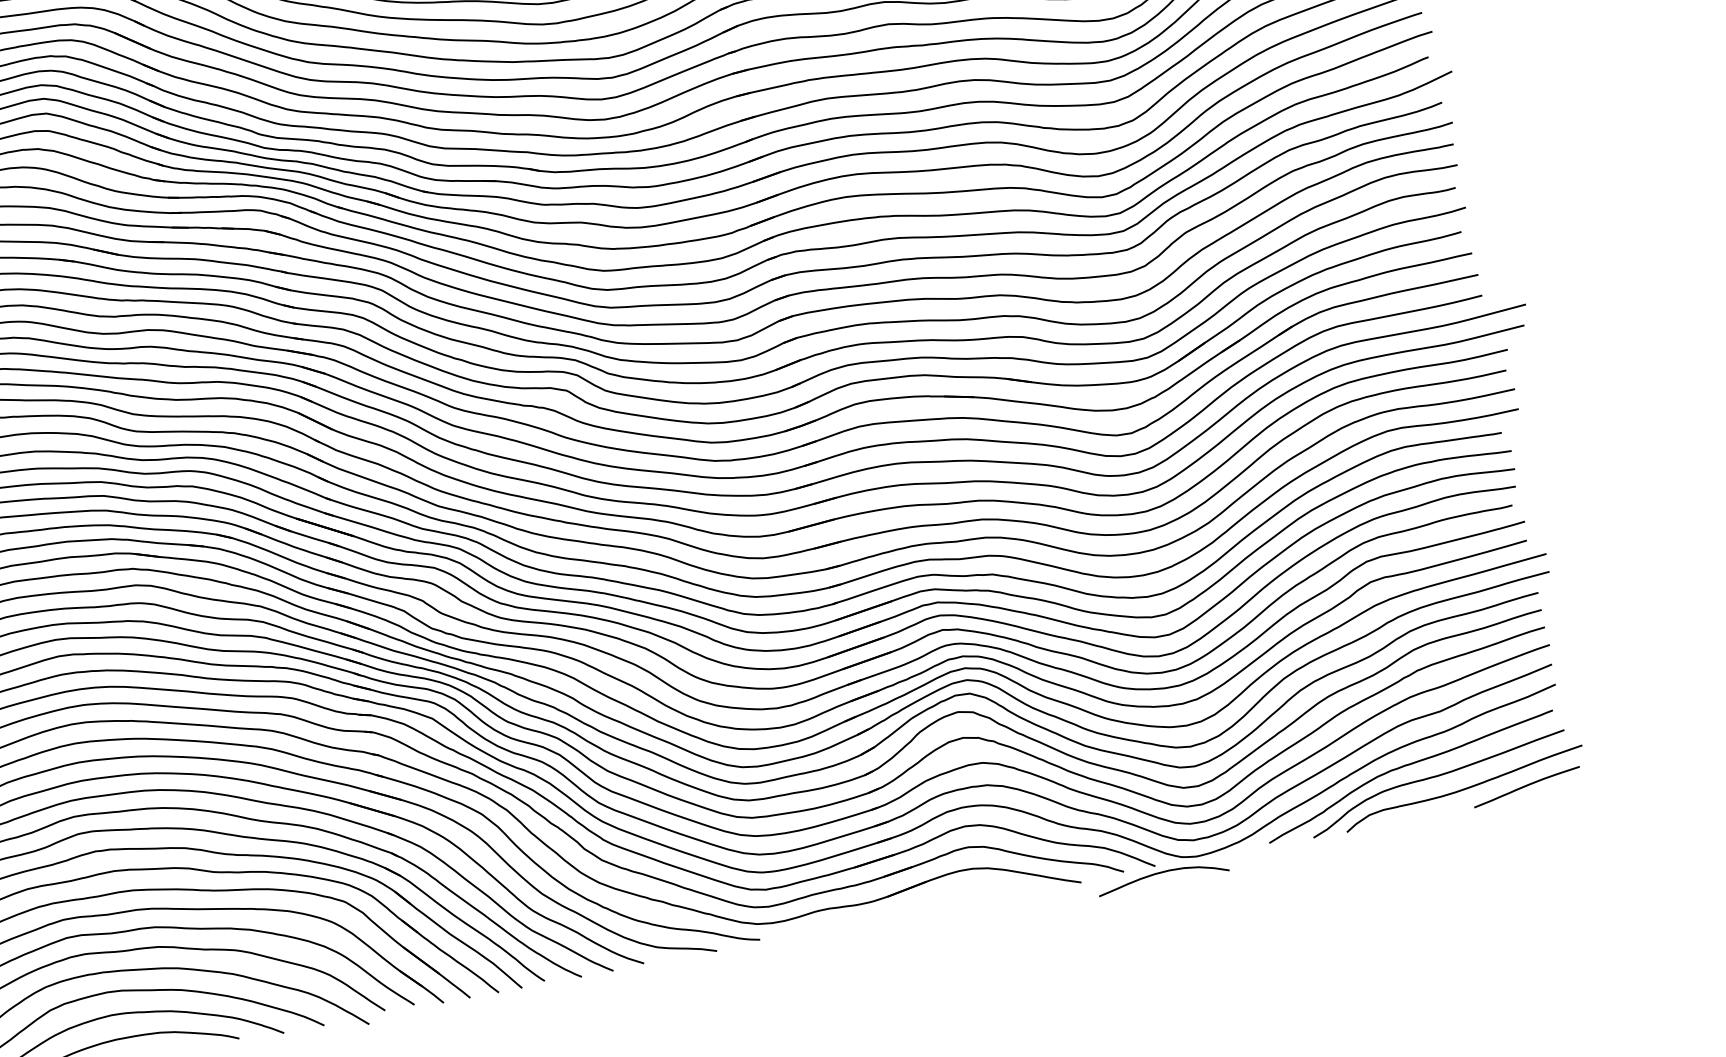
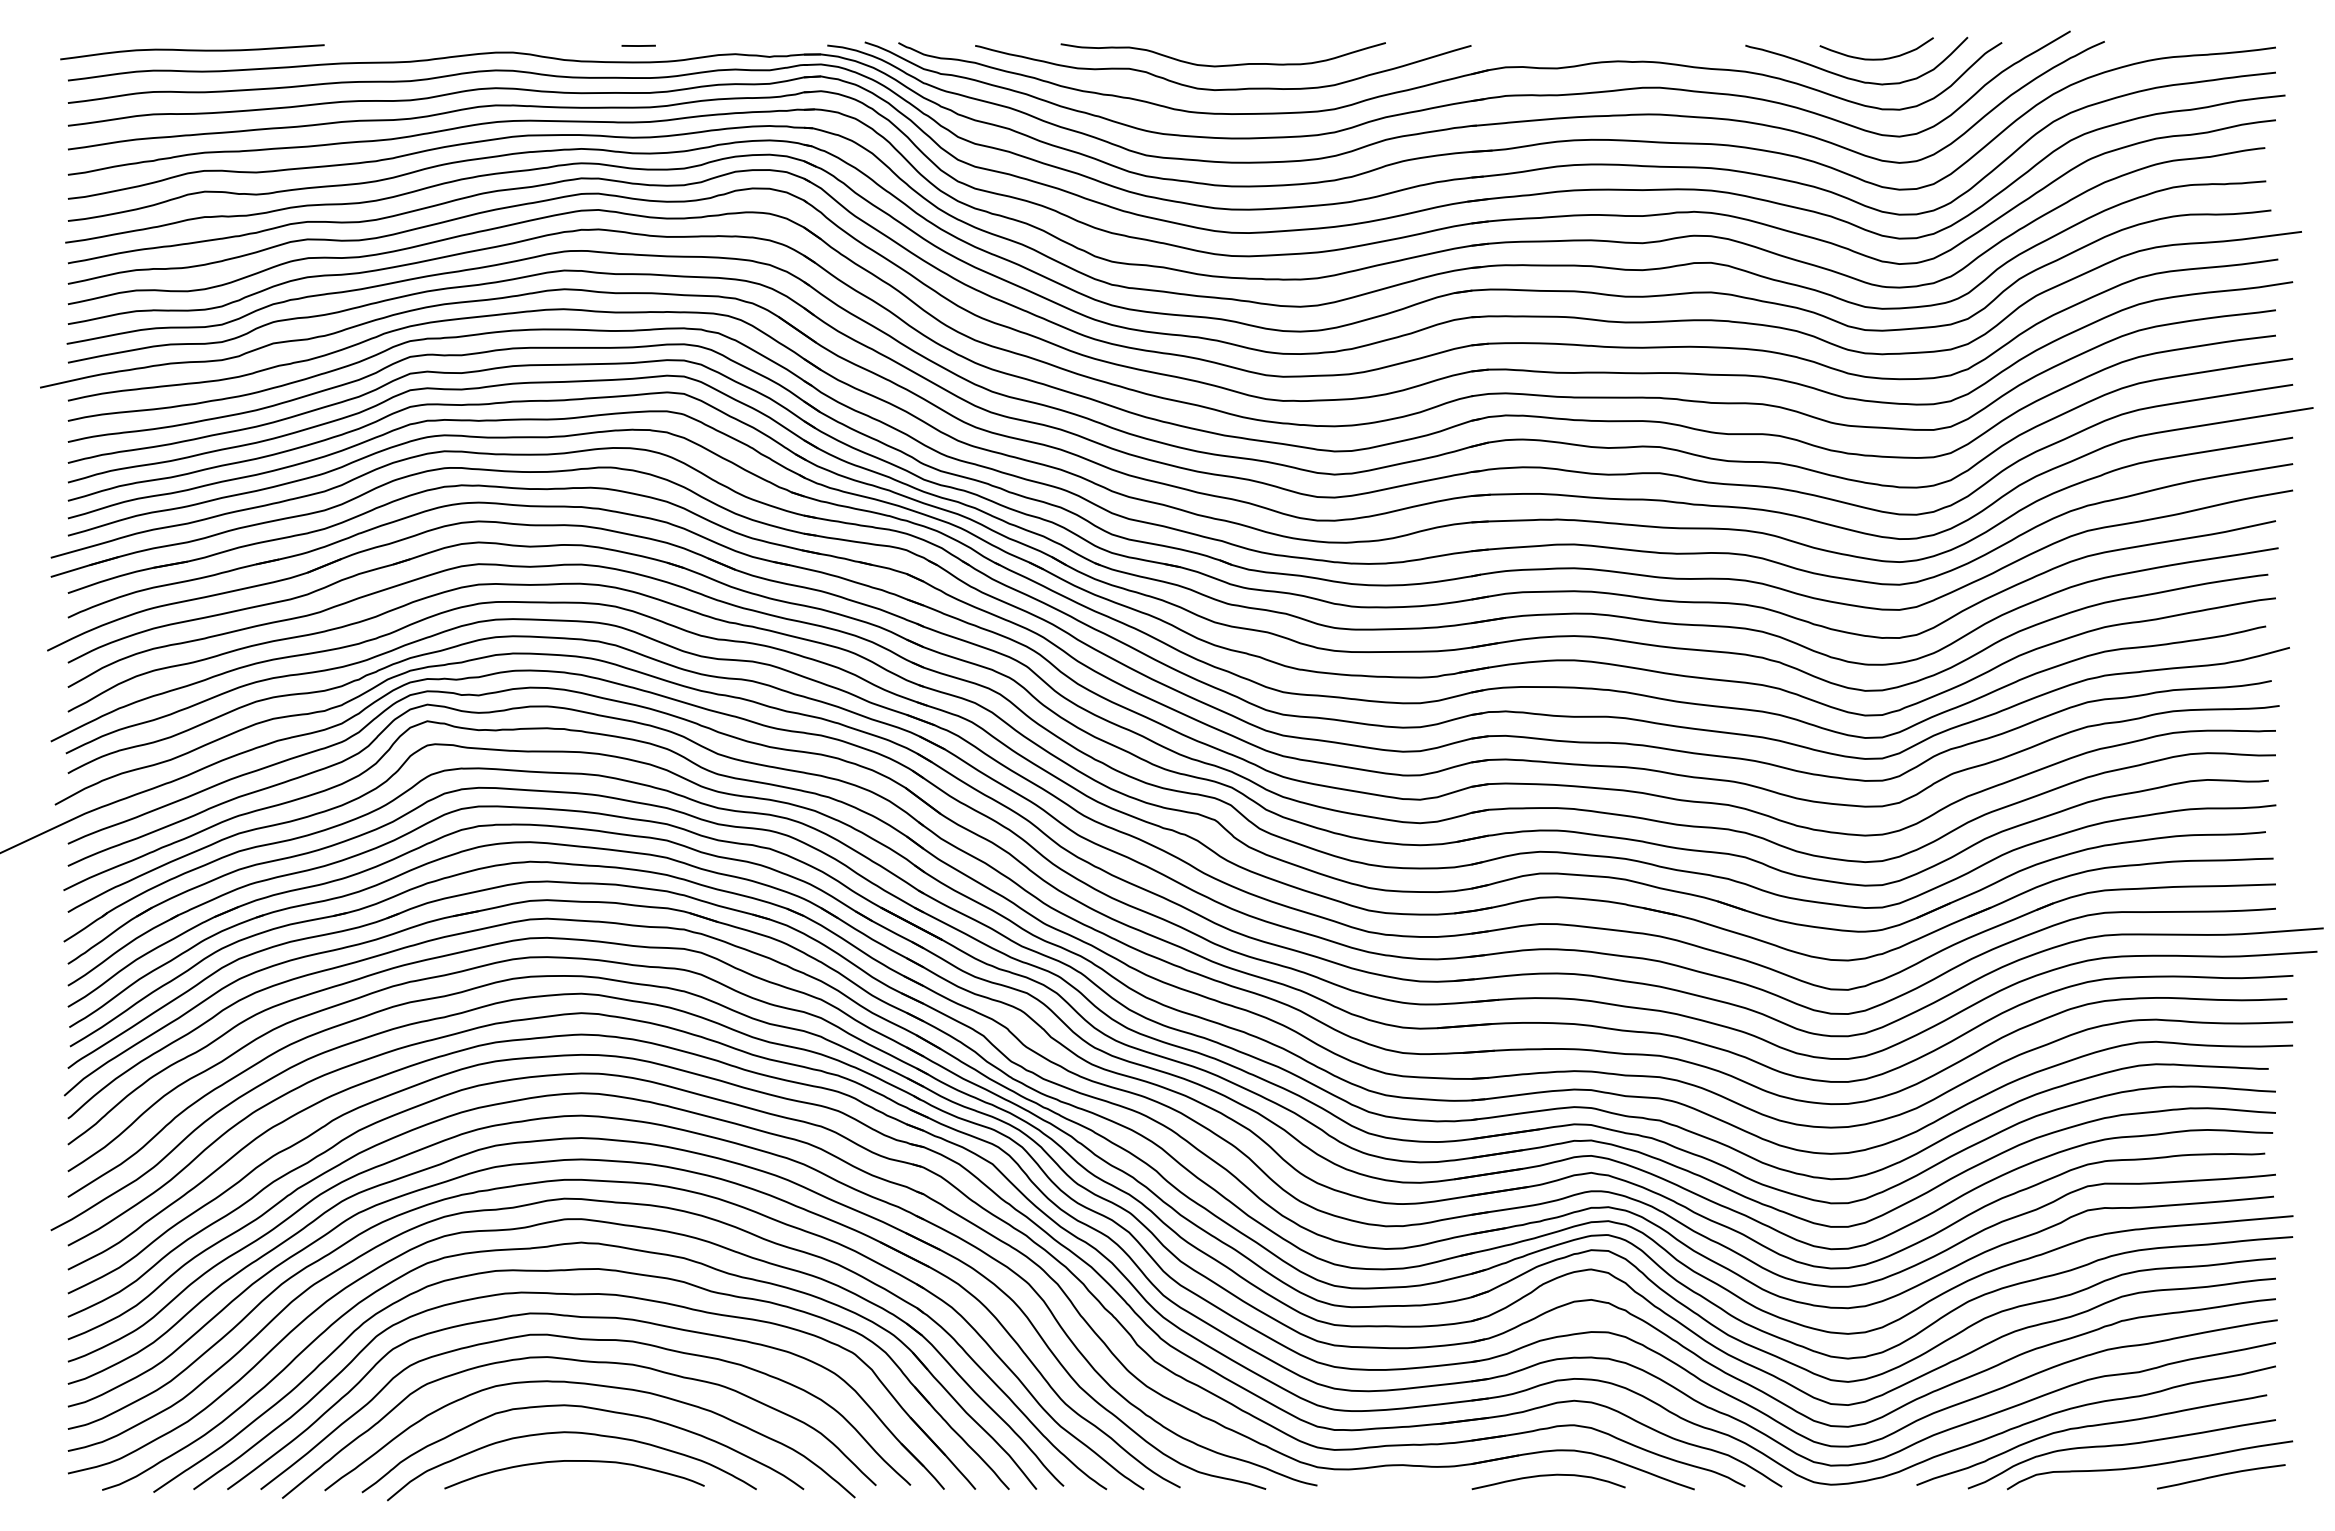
curve: (1162, 873) -> (1548, 1476), moved

